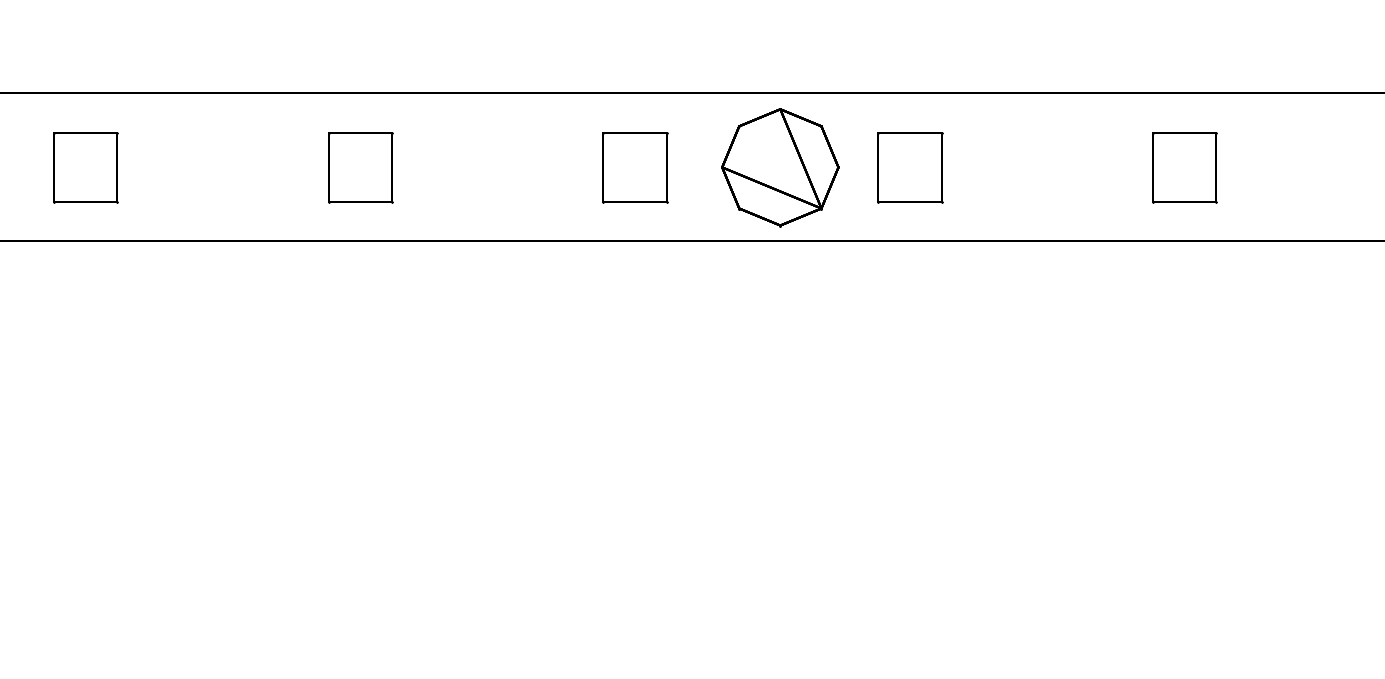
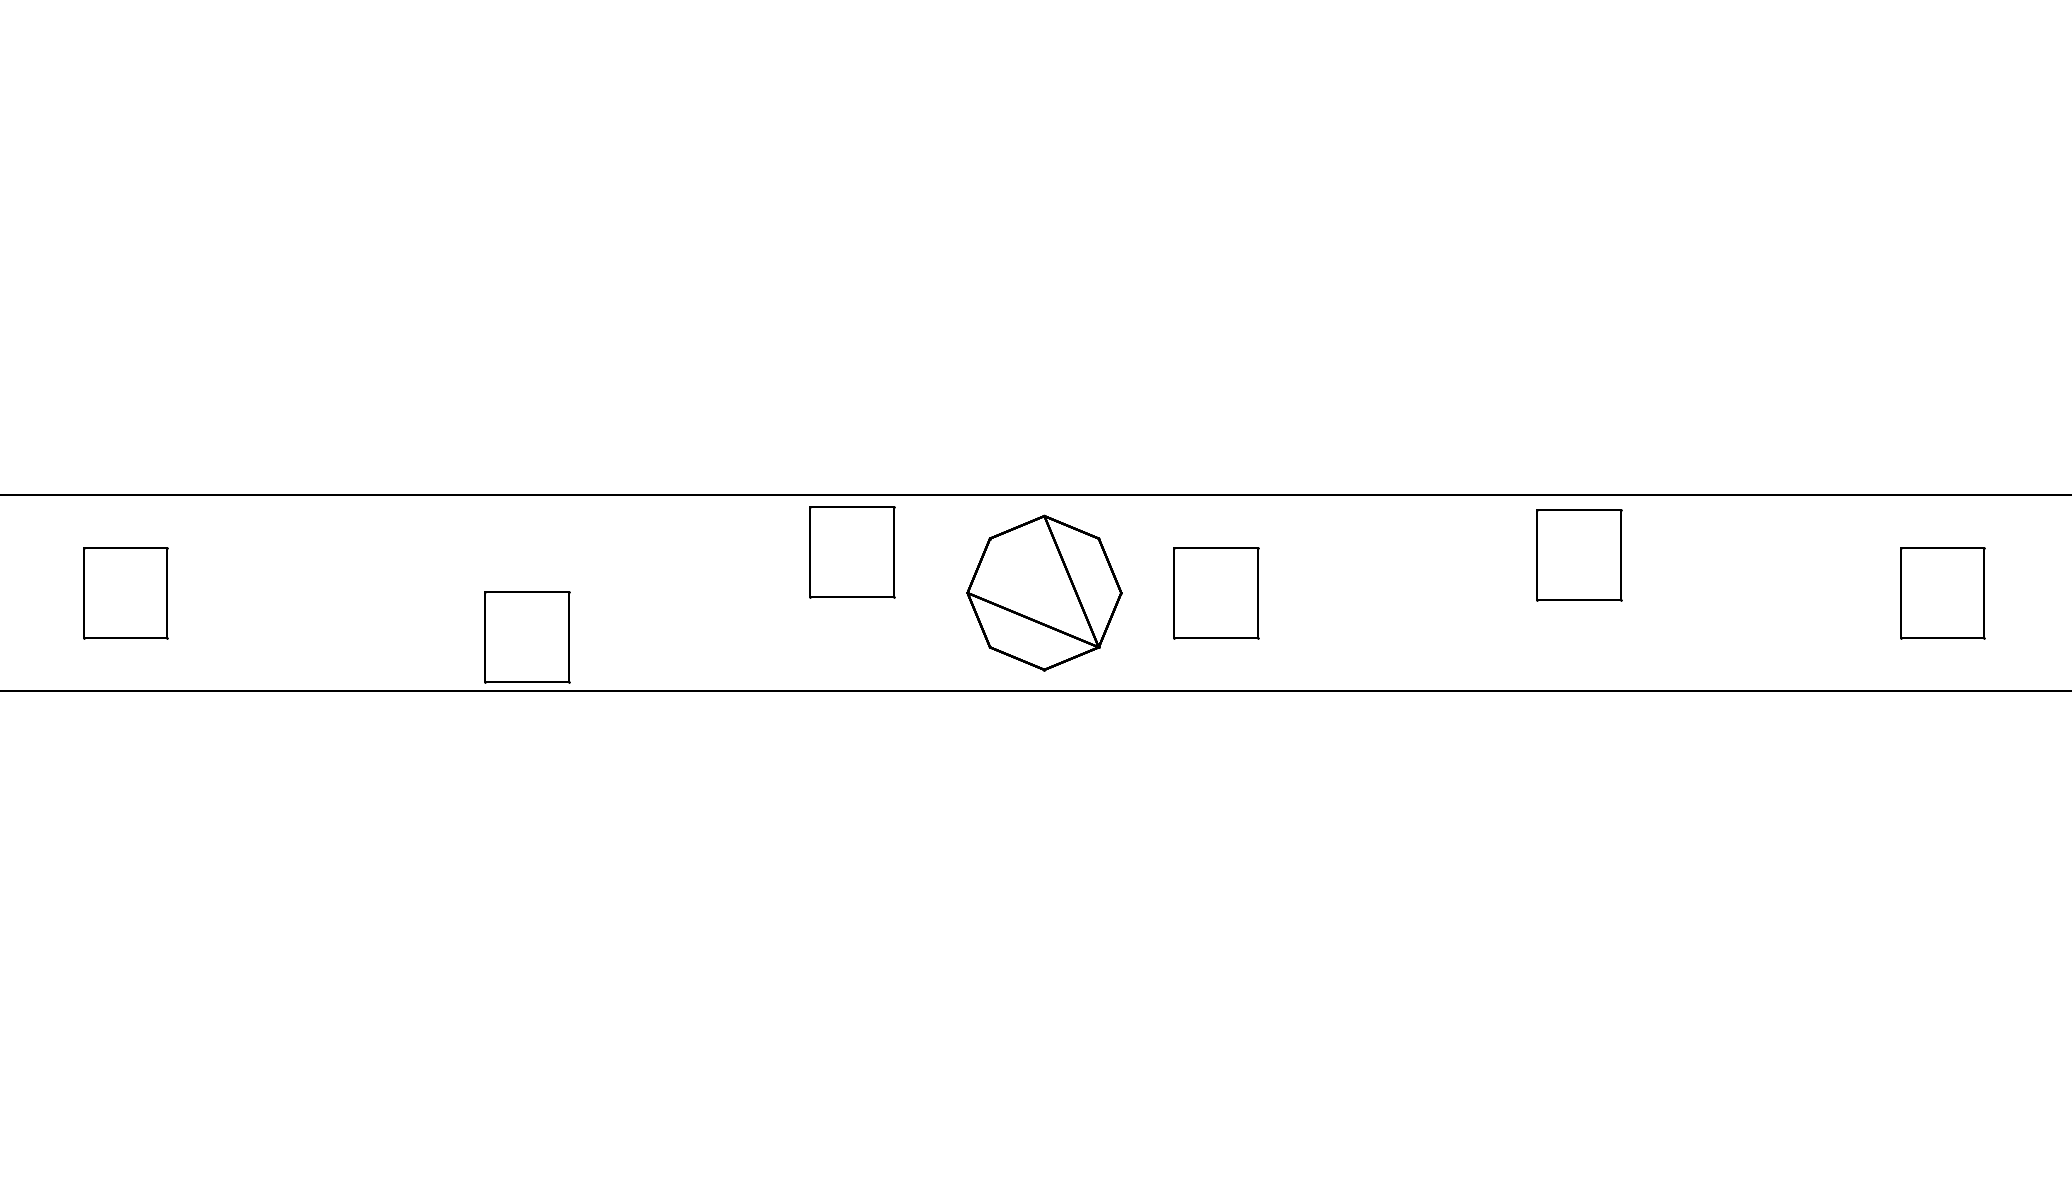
part: (360, 167) -> (527, 637), moved
part: (635, 167) -> (852, 552), moved
part: (1184, 167) -> (1579, 555), moved

